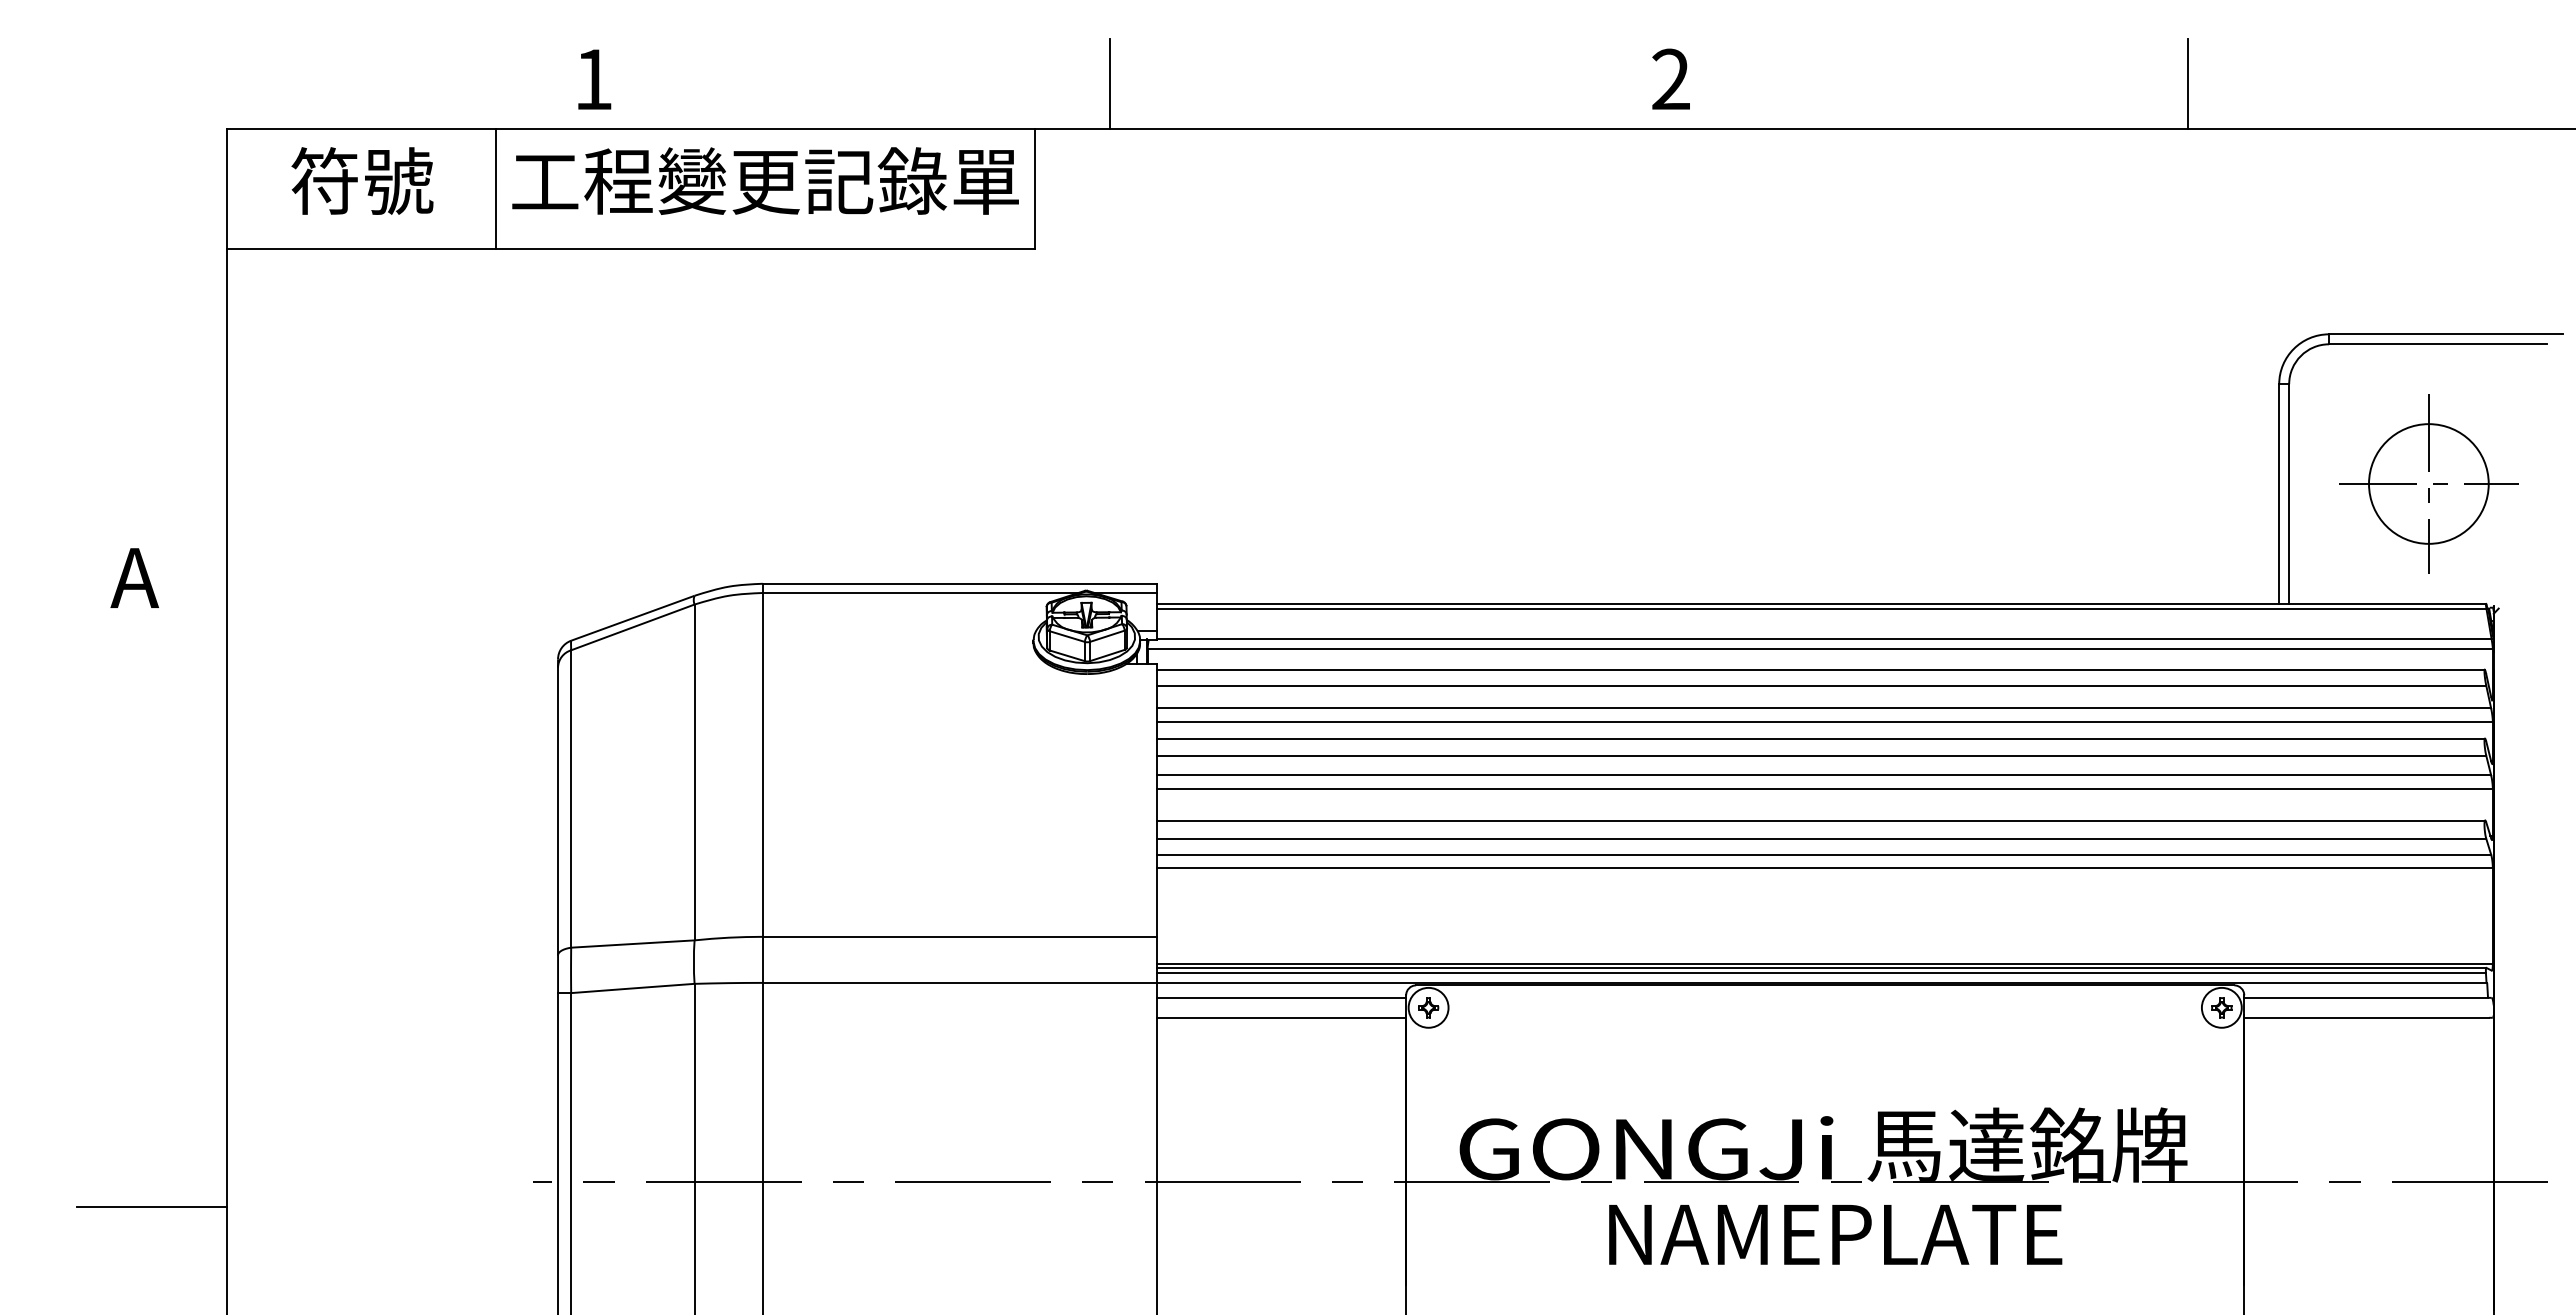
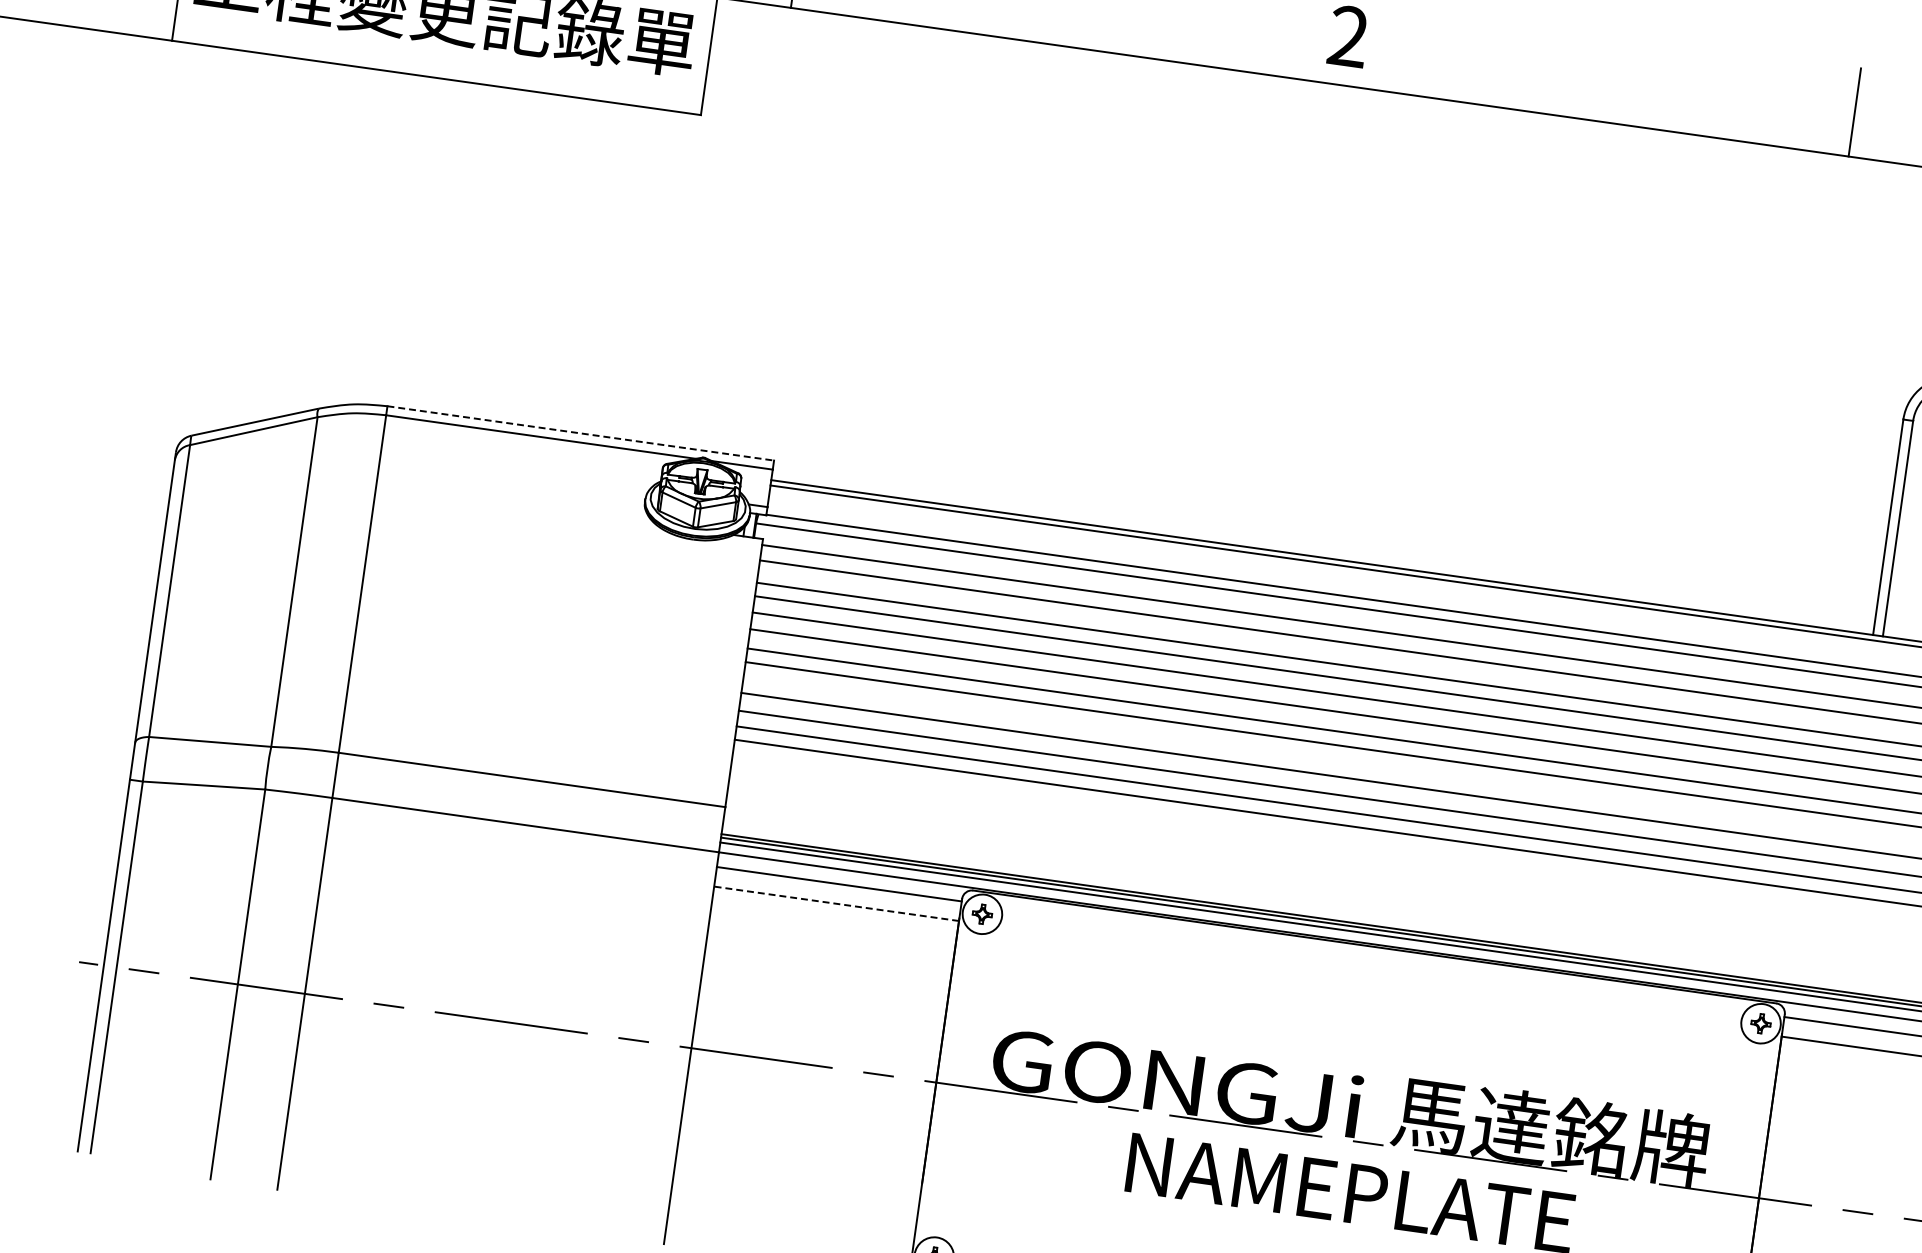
line: (959, 583) -> (580, 433), solid -> dashed
line: (1281, 1017) -> (836, 903), solid -> dashed

